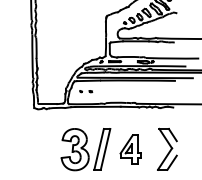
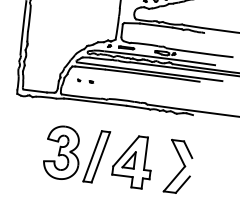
part: (130, 149) -> (132, 161), size x1.43

